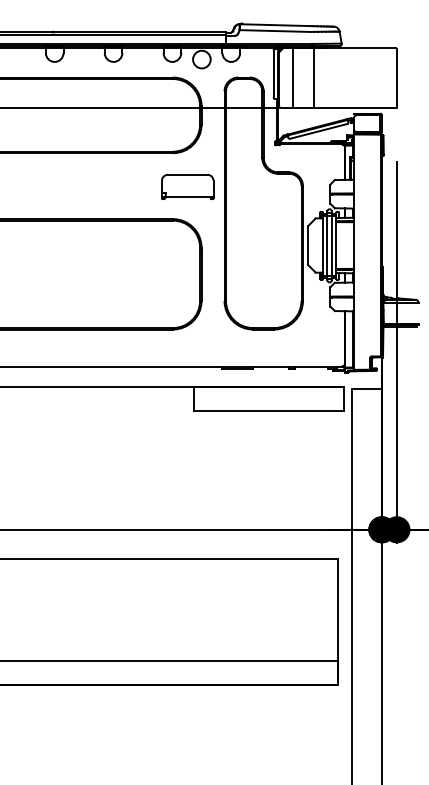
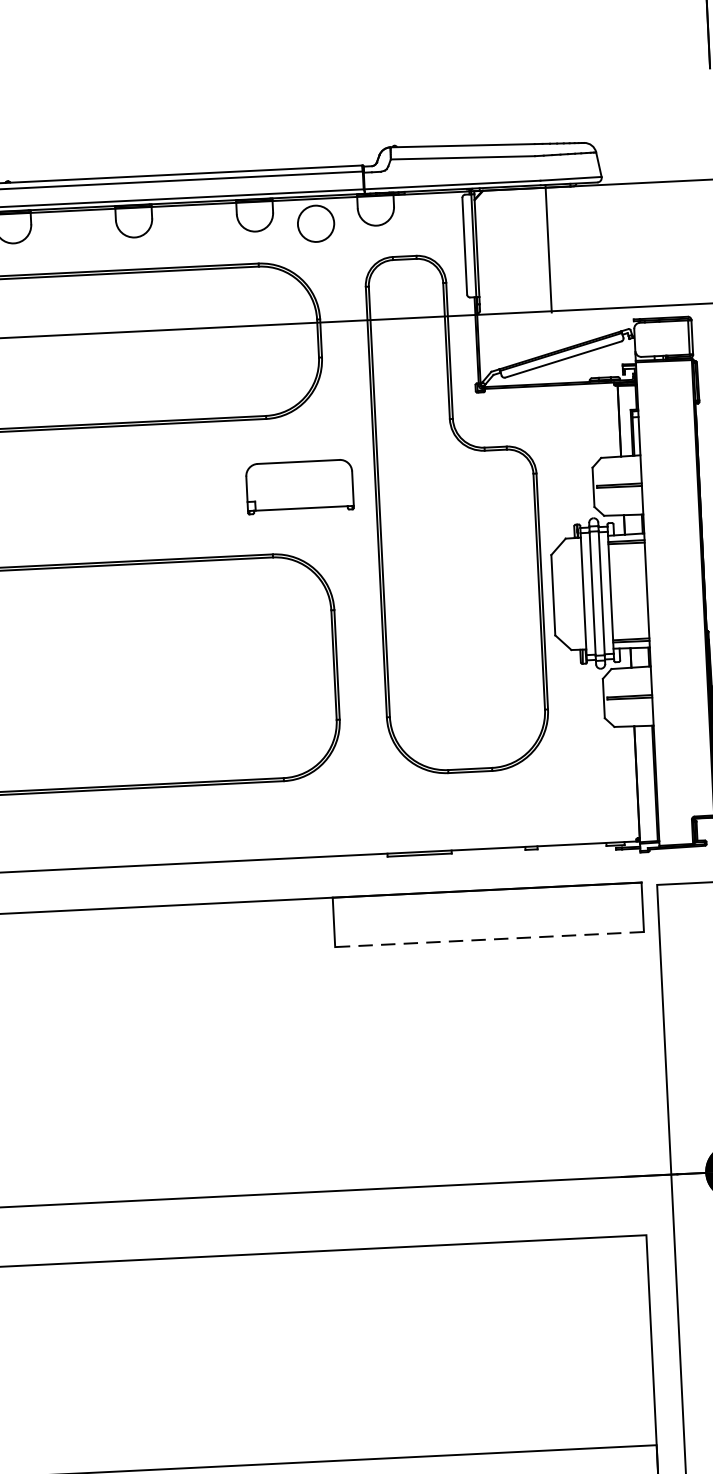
line: (293, 77) -> (506, 251), removed
line: (268, 411) -> (488, 939), solid -> dashed

